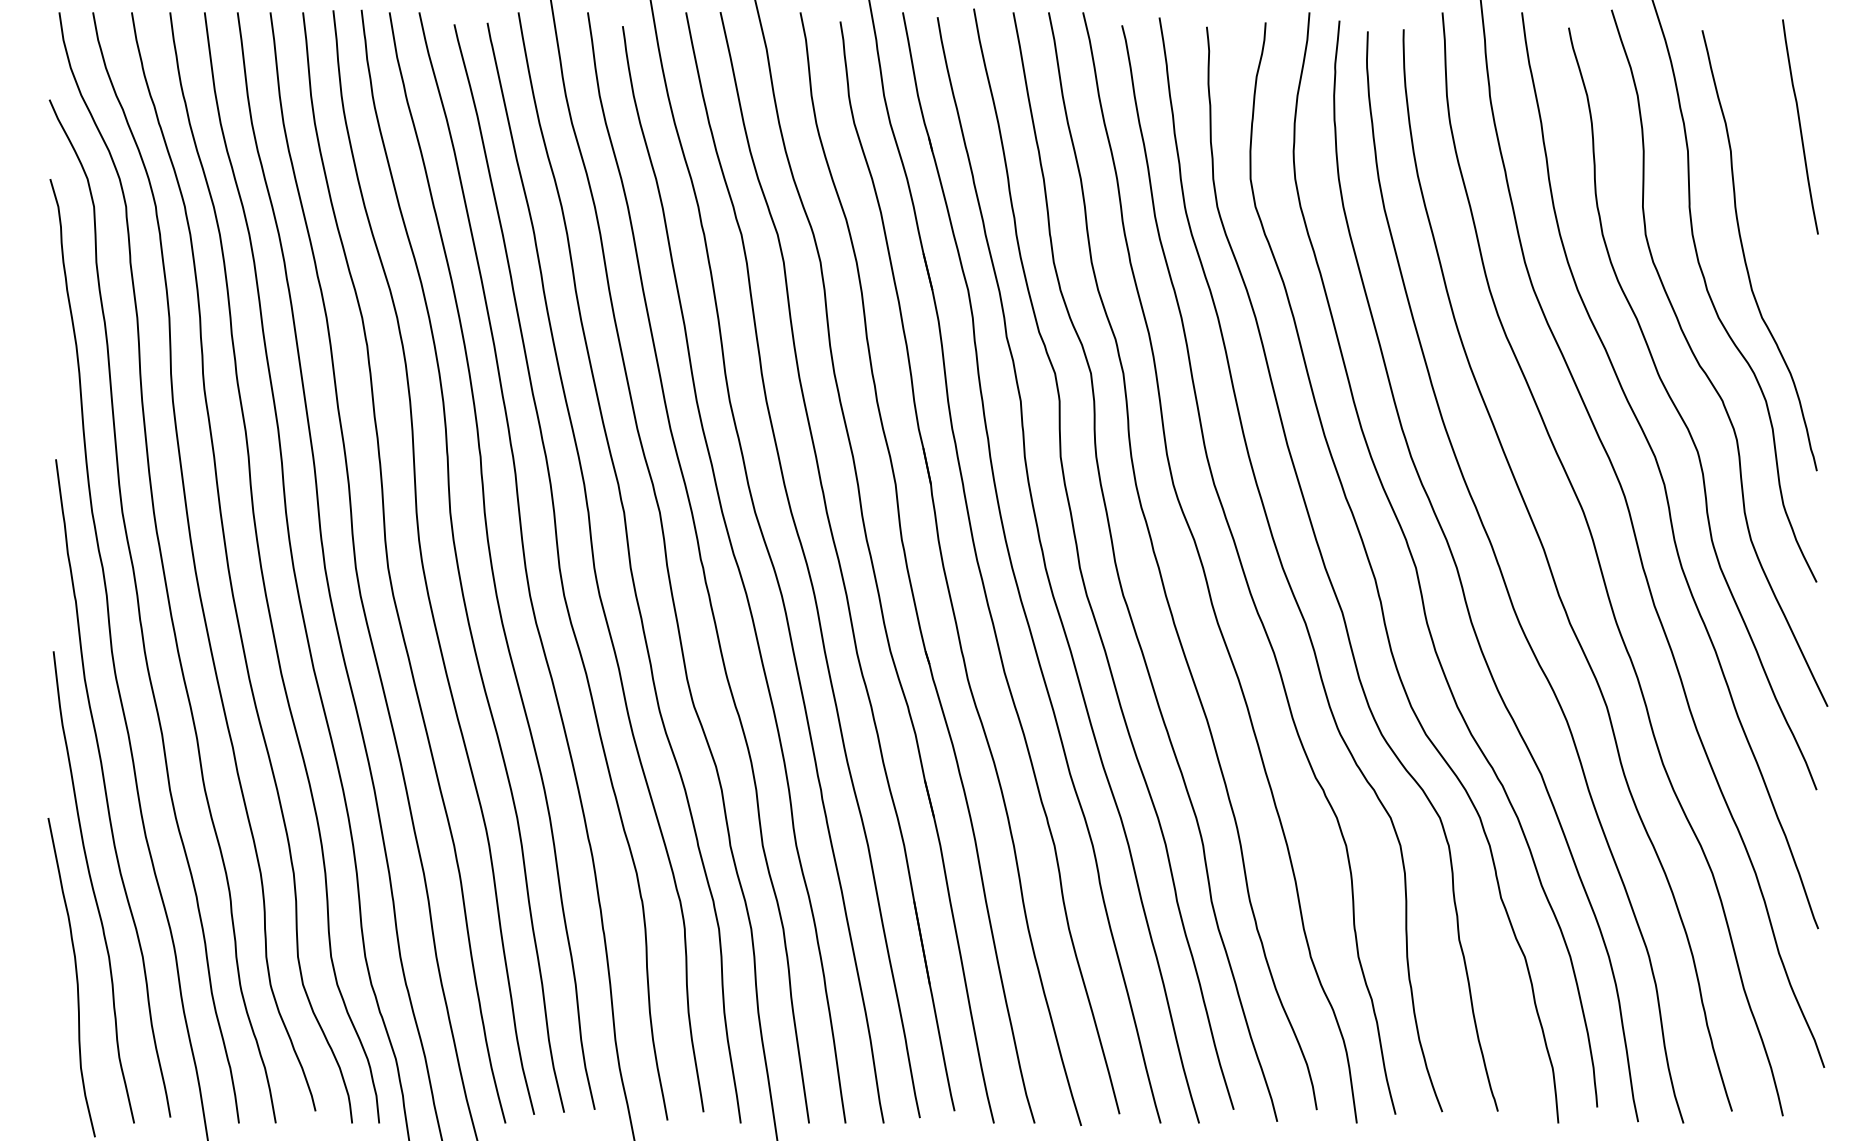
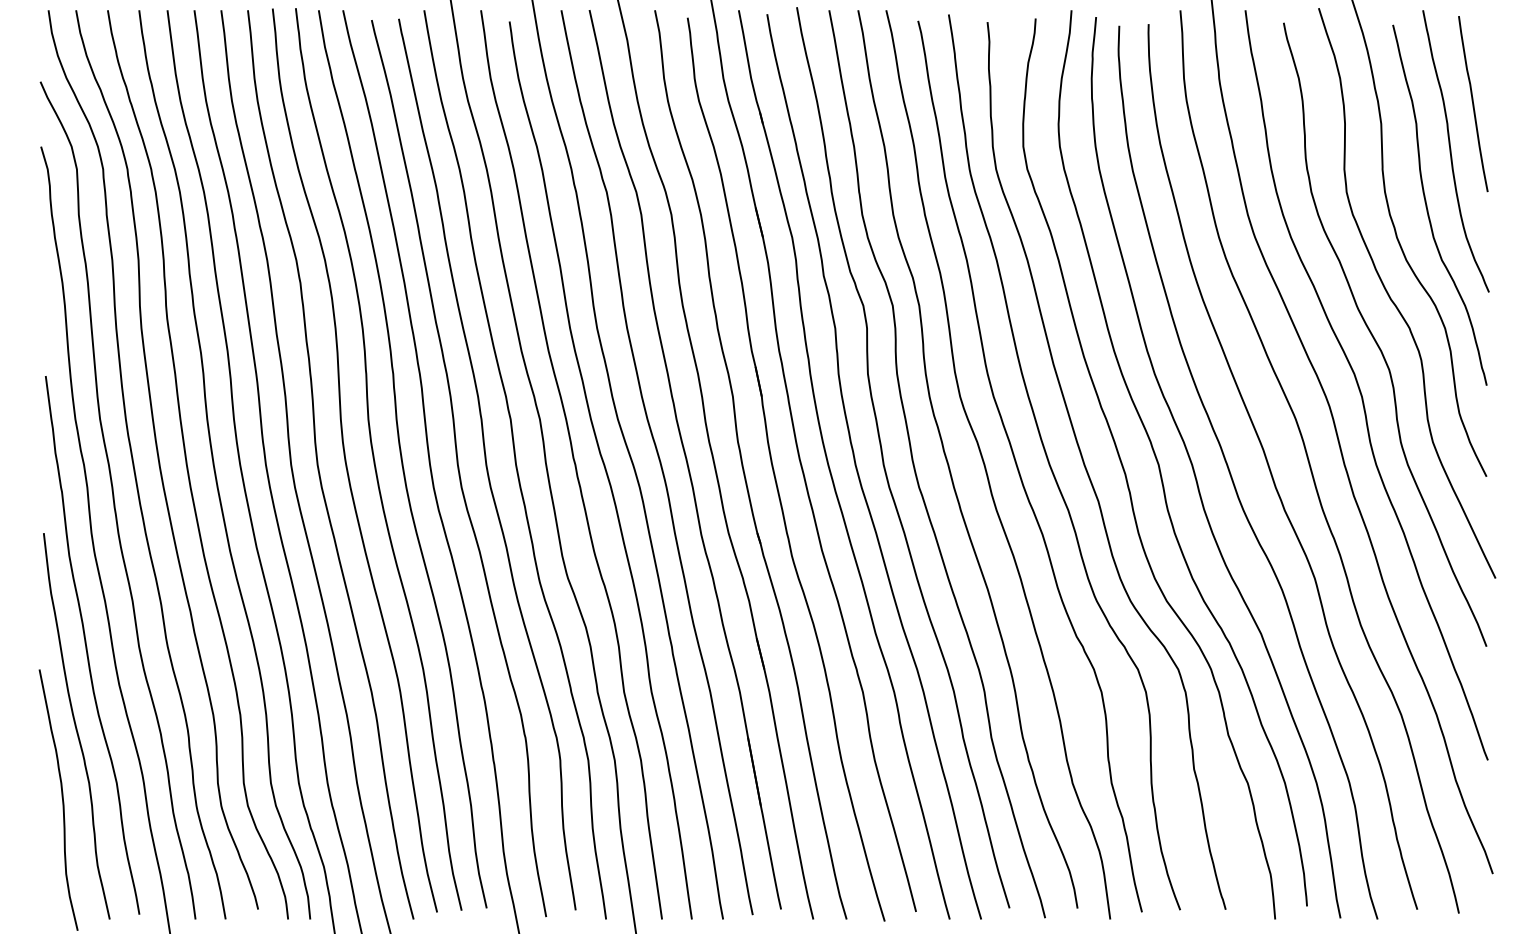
curve: (1773, 184) -> (1451, 151), added

